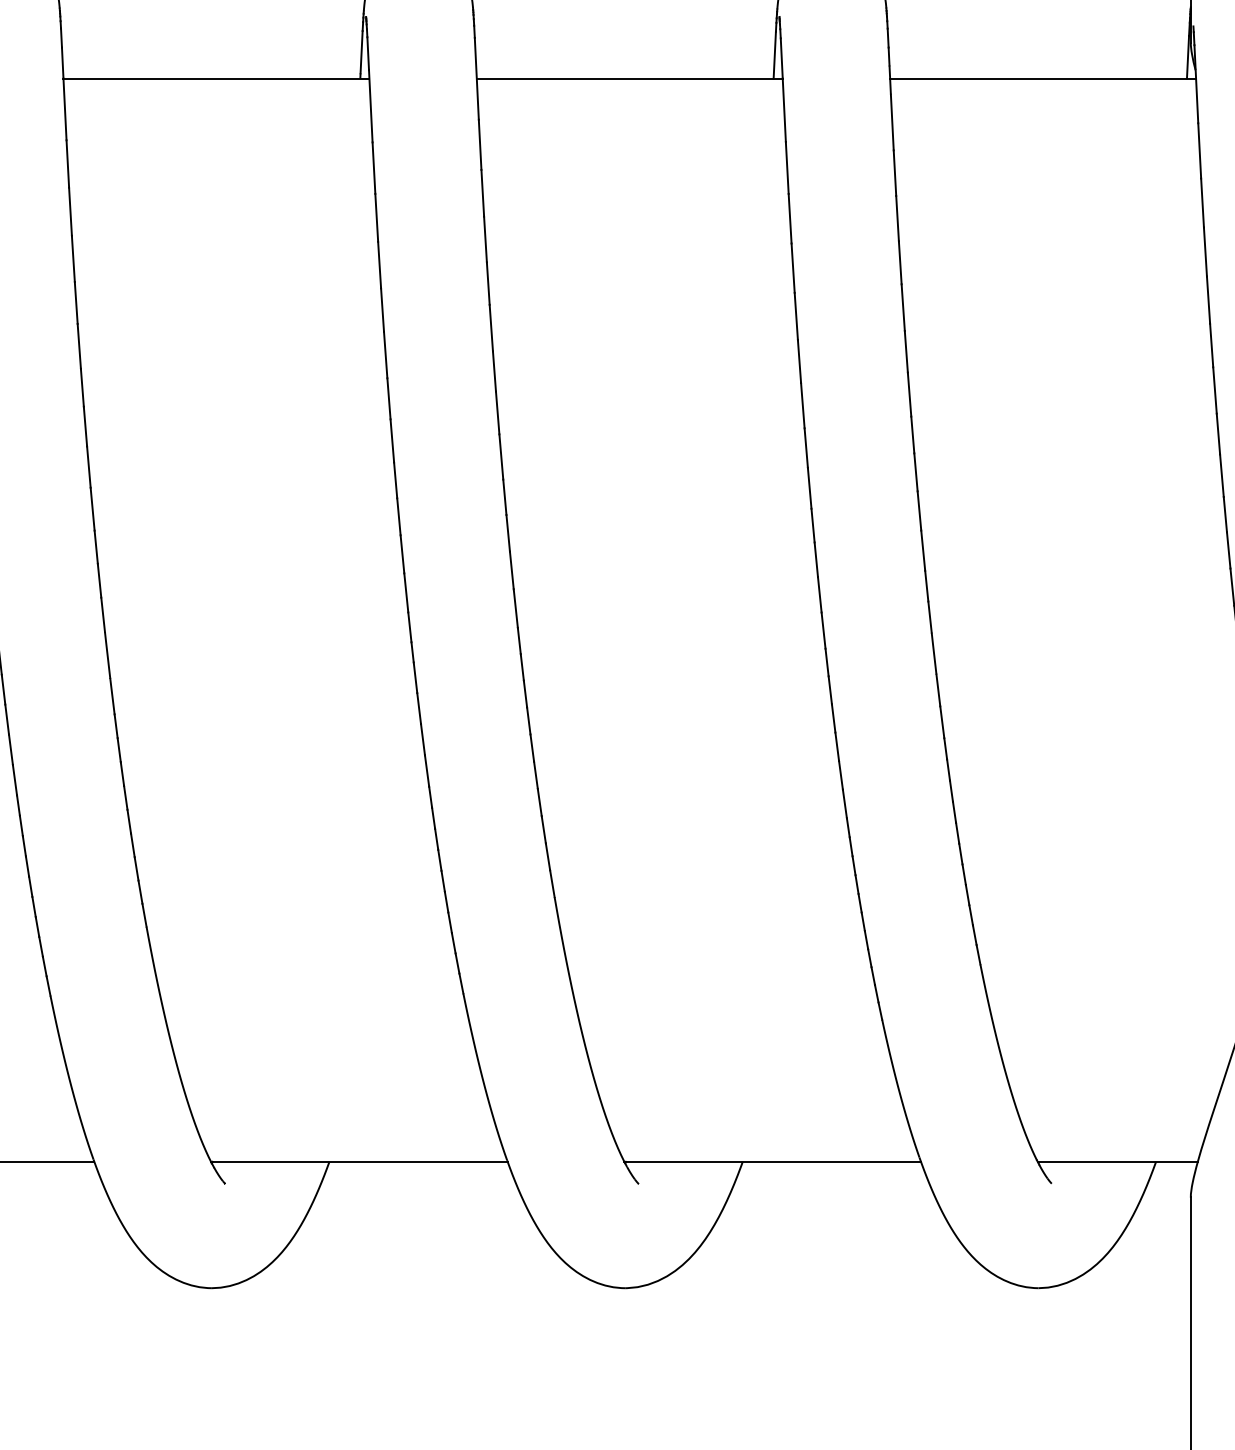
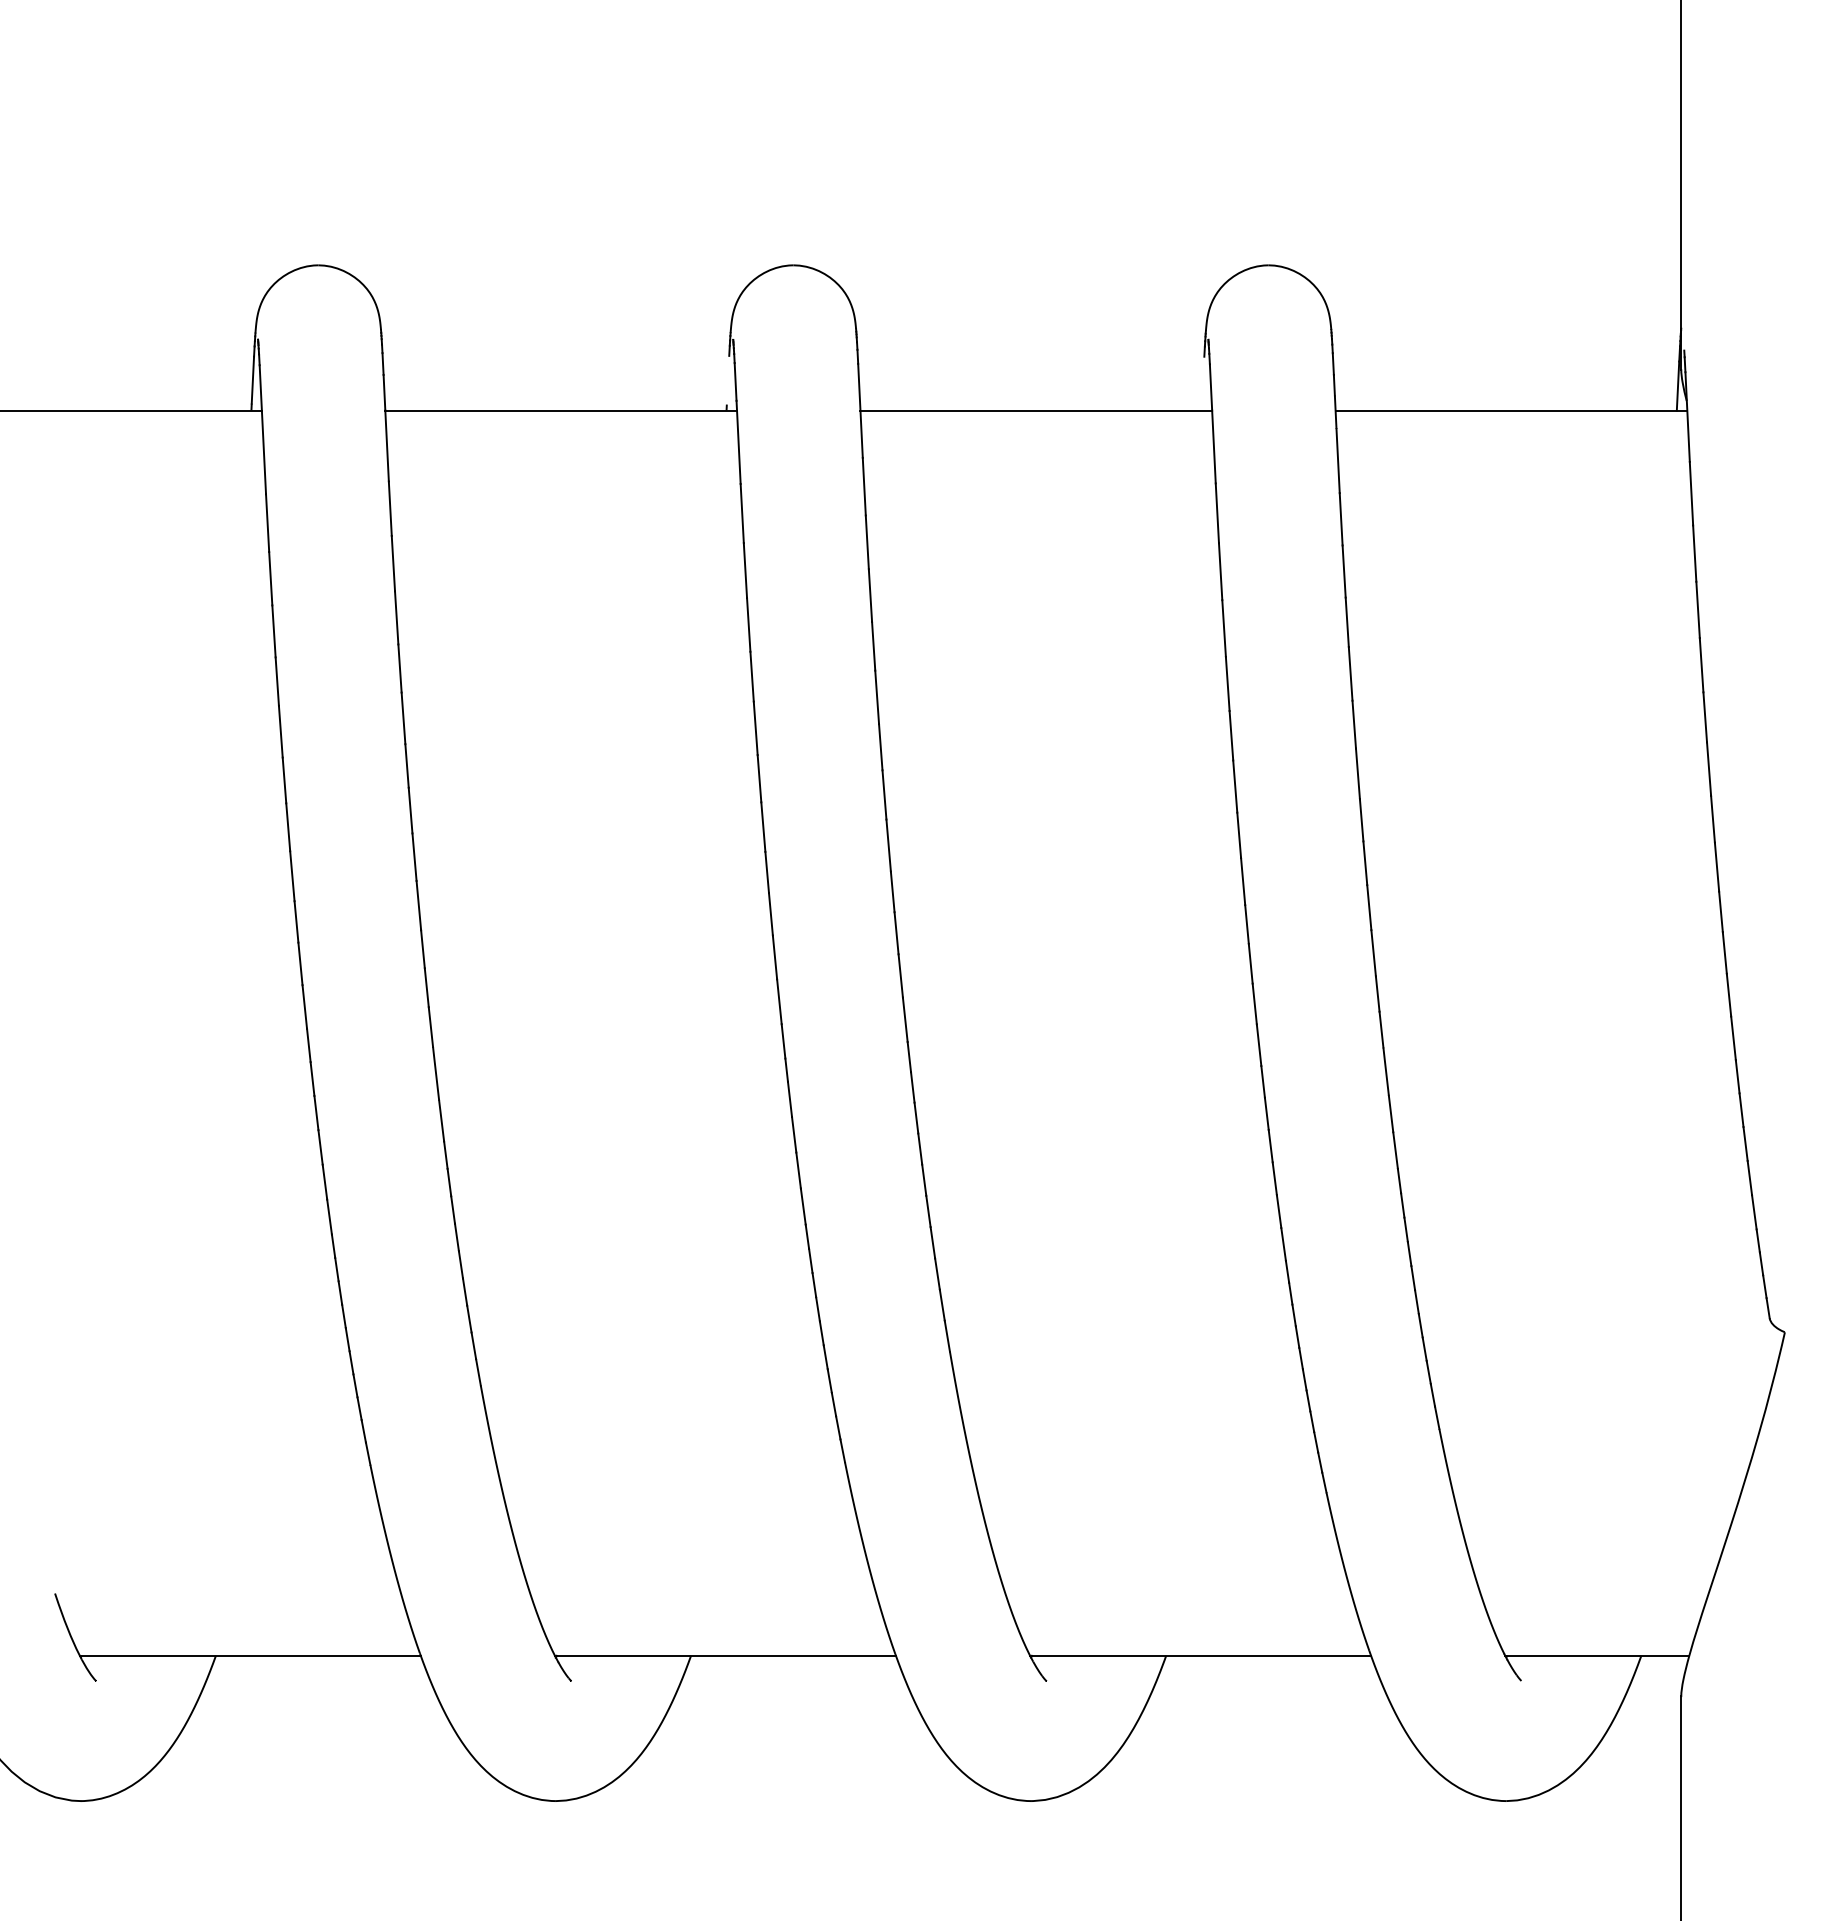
line: (361, 51) -> (727, 379), removed
line: (774, 55) -> (1202, 383), removed

